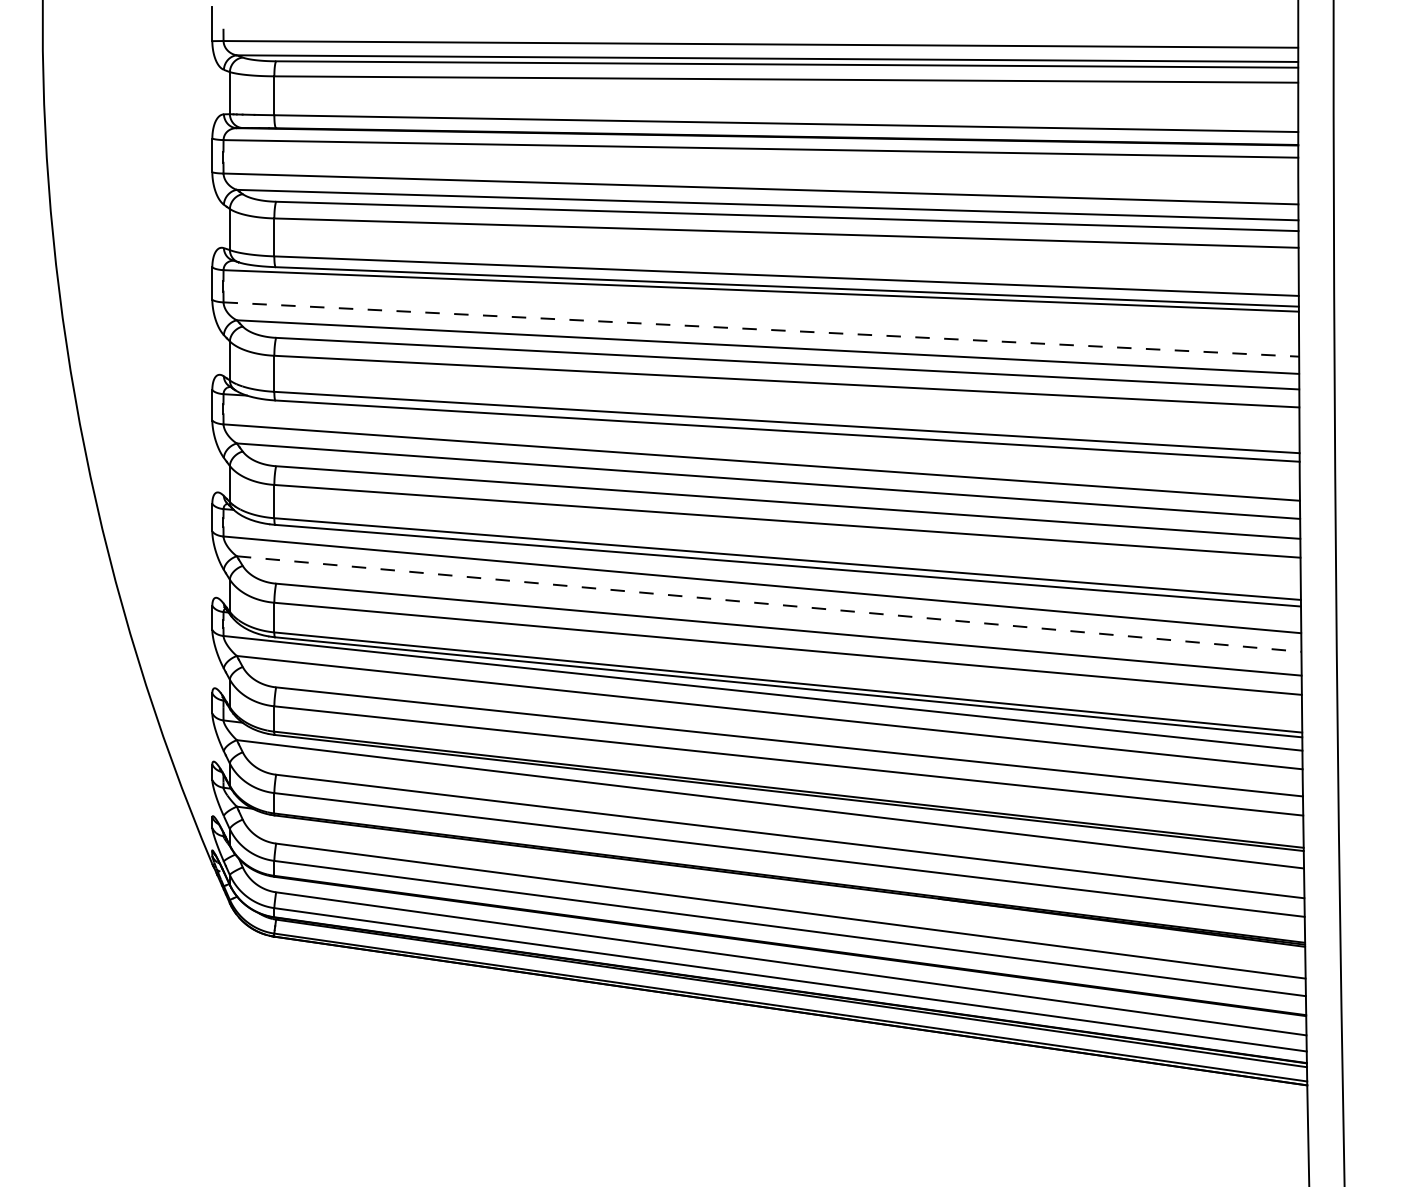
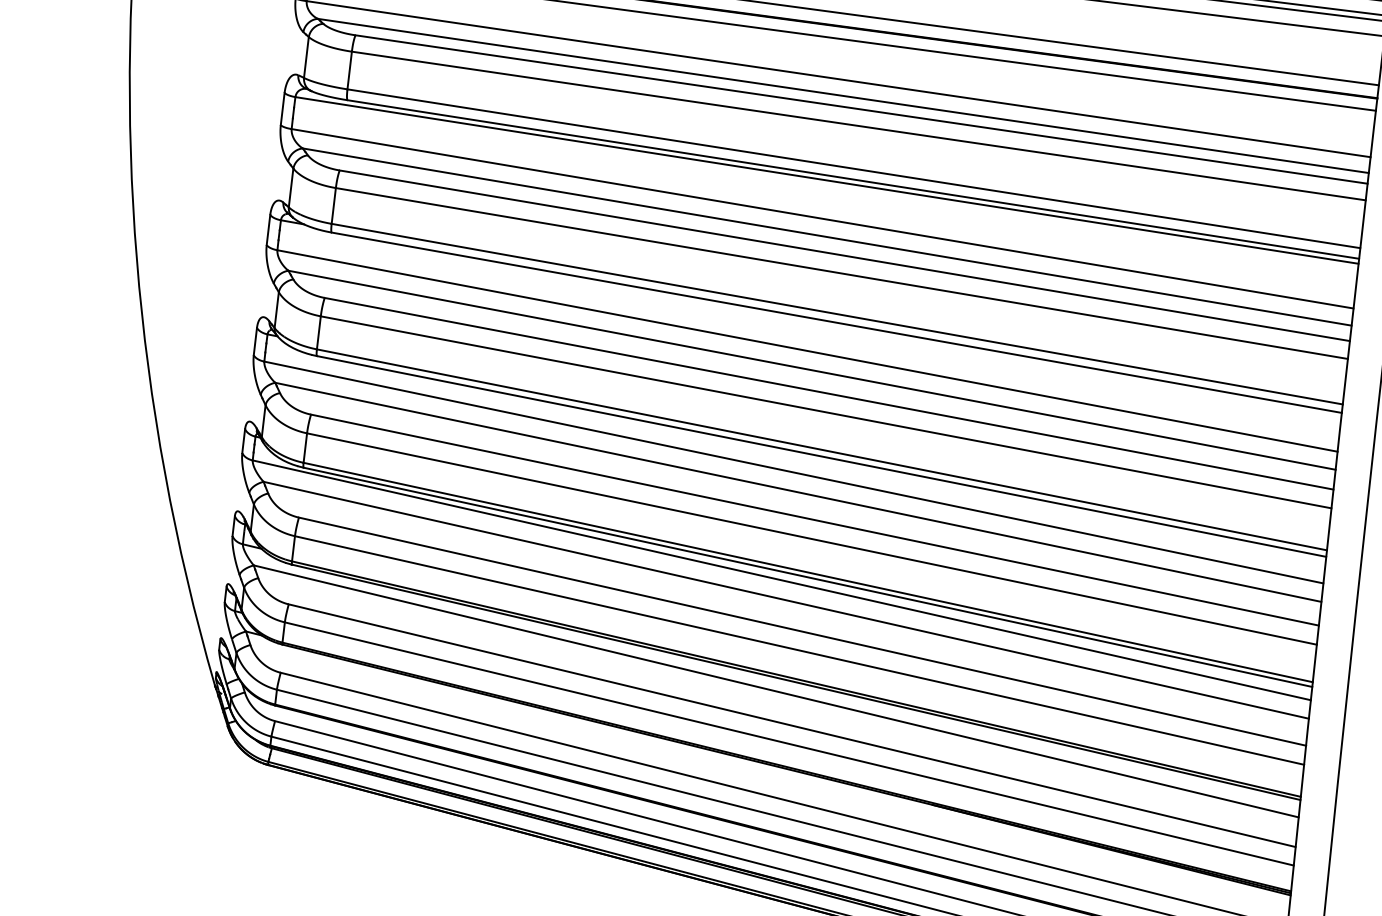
line: (761, 329) -> (822, 218), dashed -> solid
line: (769, 604) -> (798, 492), dashed -> solid

